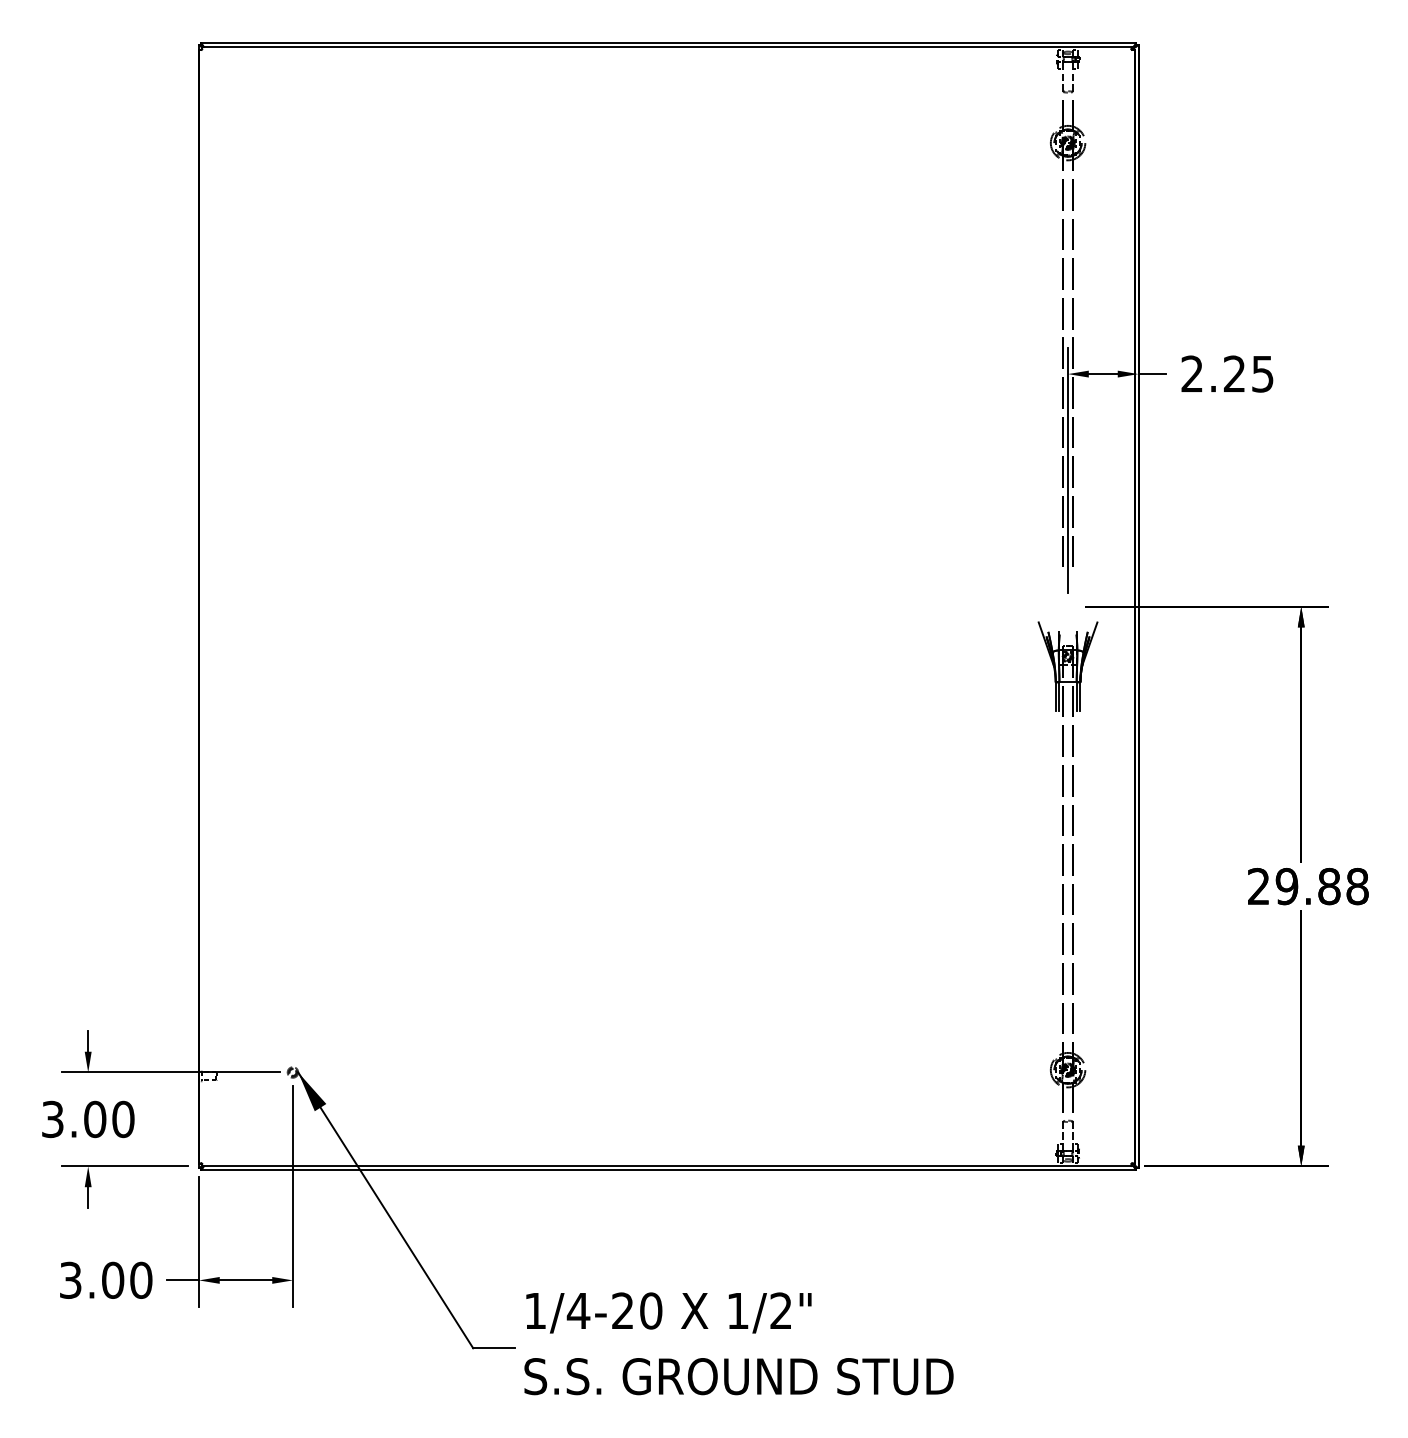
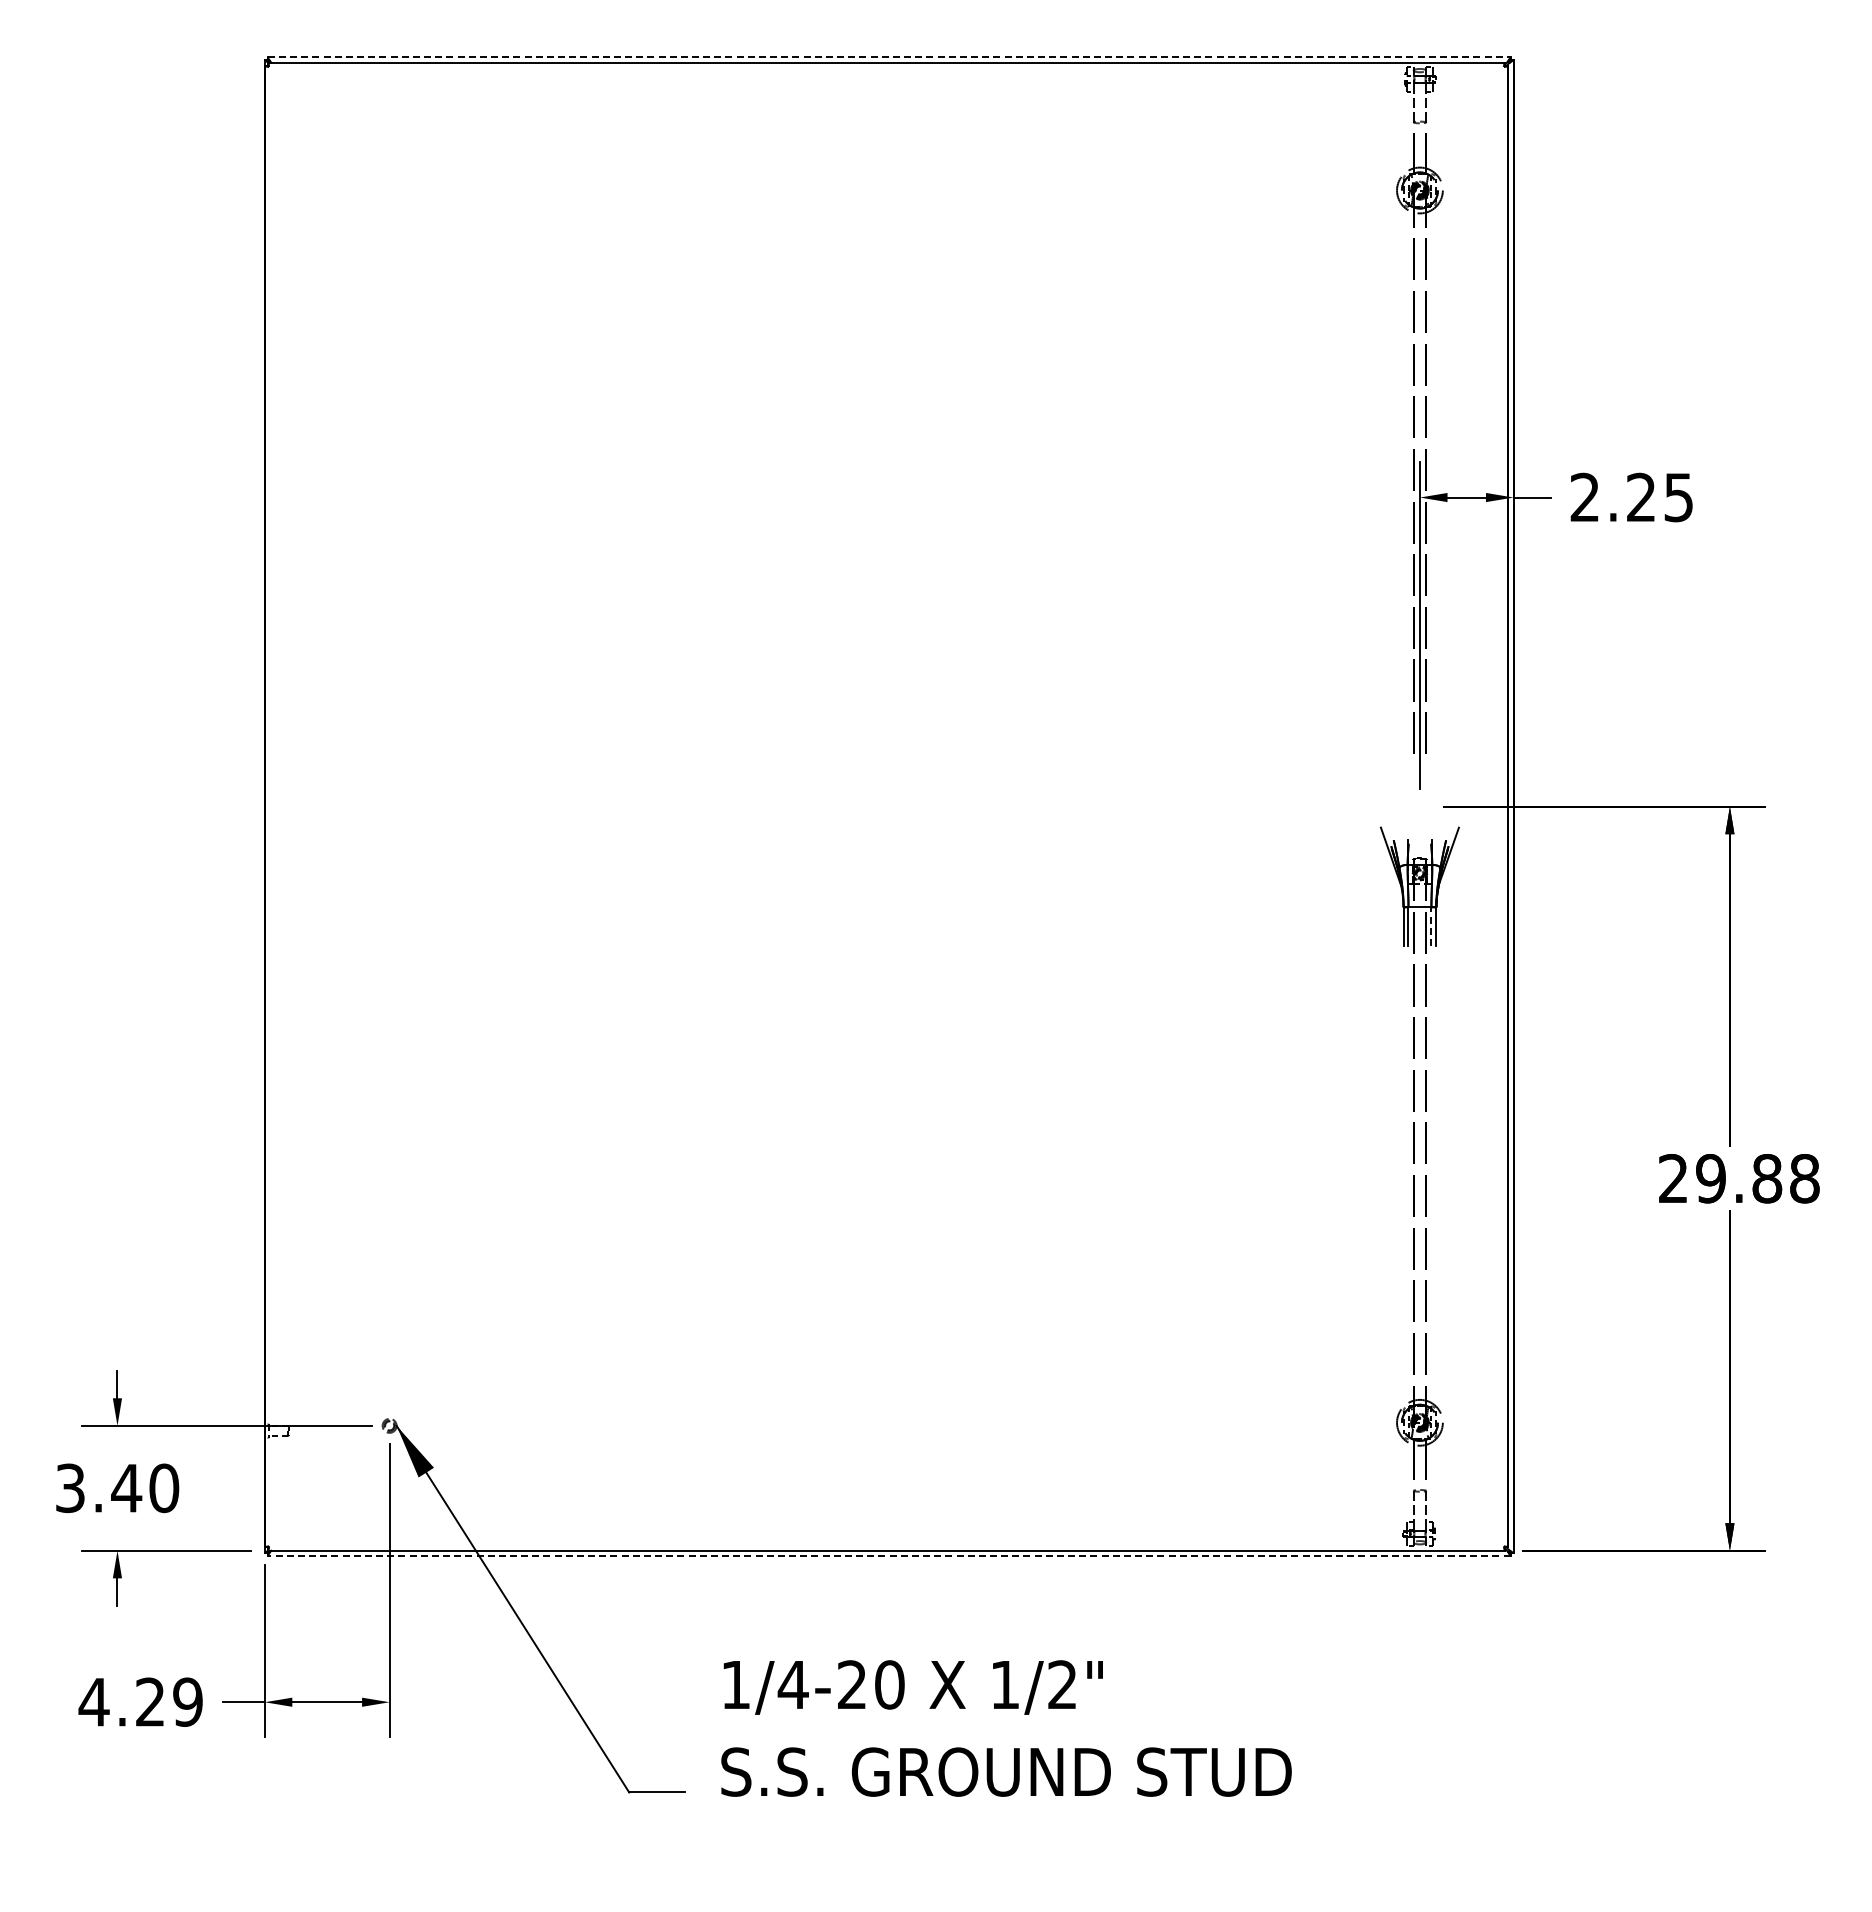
line: (669, 43) -> (889, 57), solid -> dashed
line: (1076, 696) -> (1431, 926), solid -> dashed
text: (95, 1119) -> (126, 1488), 3.00 -> 3.40
line: (668, 1170) -> (888, 1555), solid -> dashed
text: (105, 1279) -> (140, 1701), 3.00 -> 4.29
text: (738, 1343) -> (1006, 1728), moved

